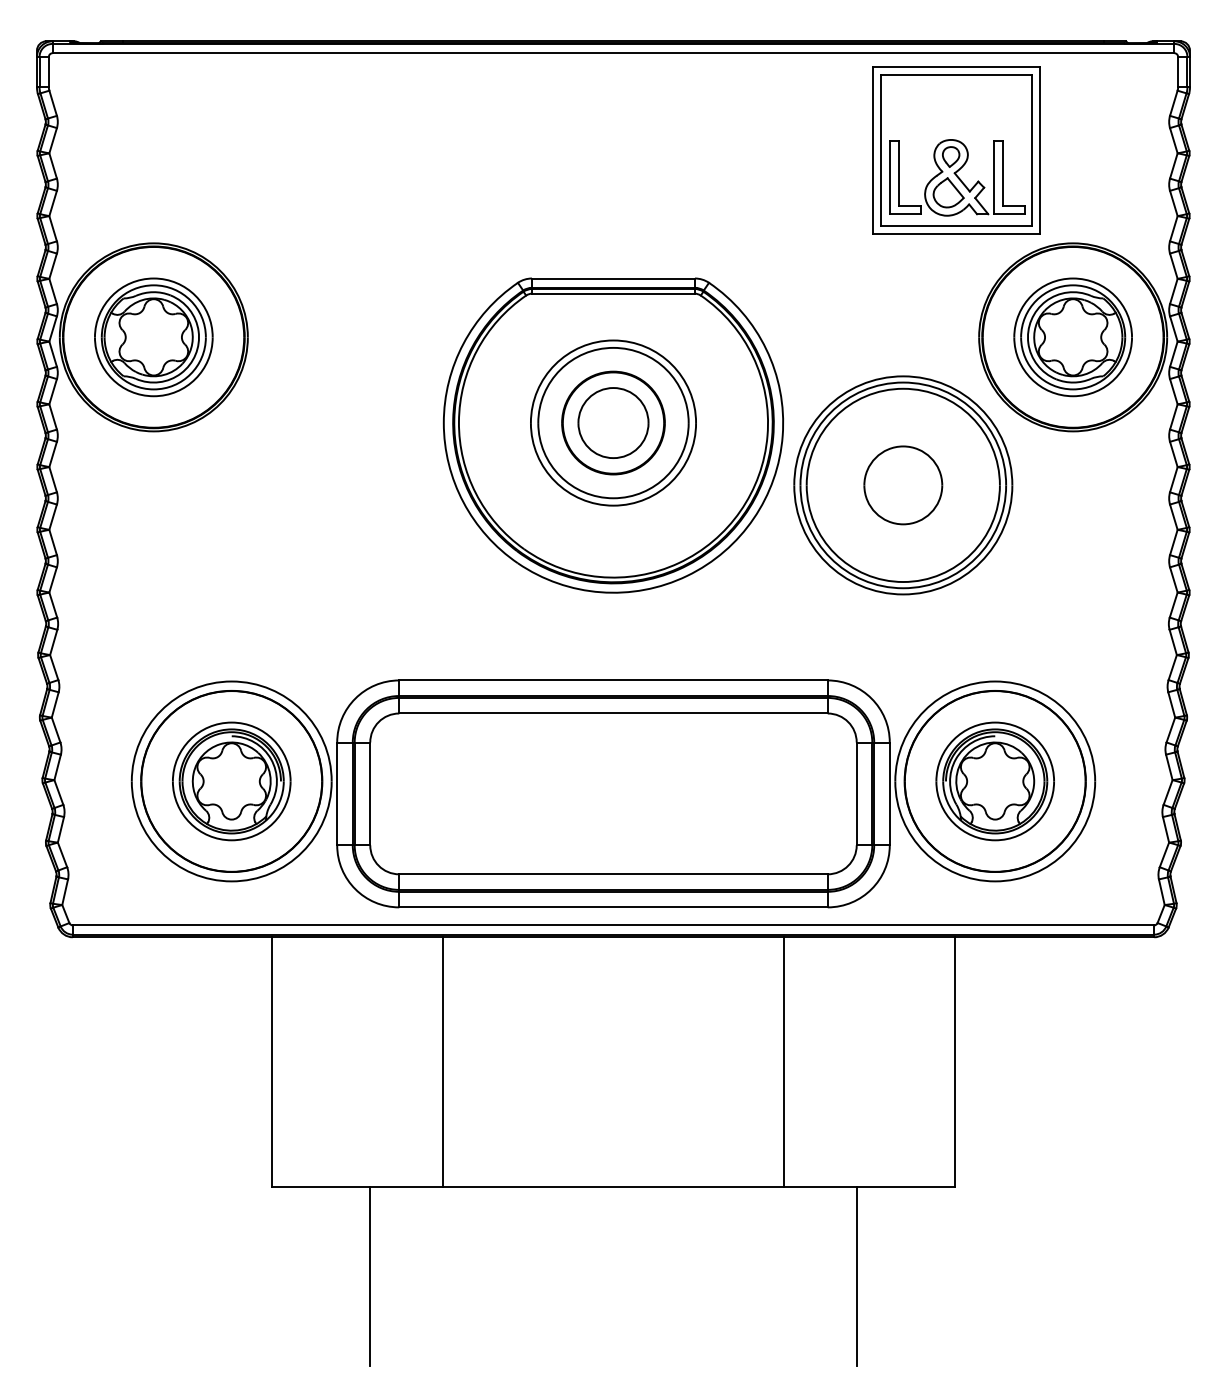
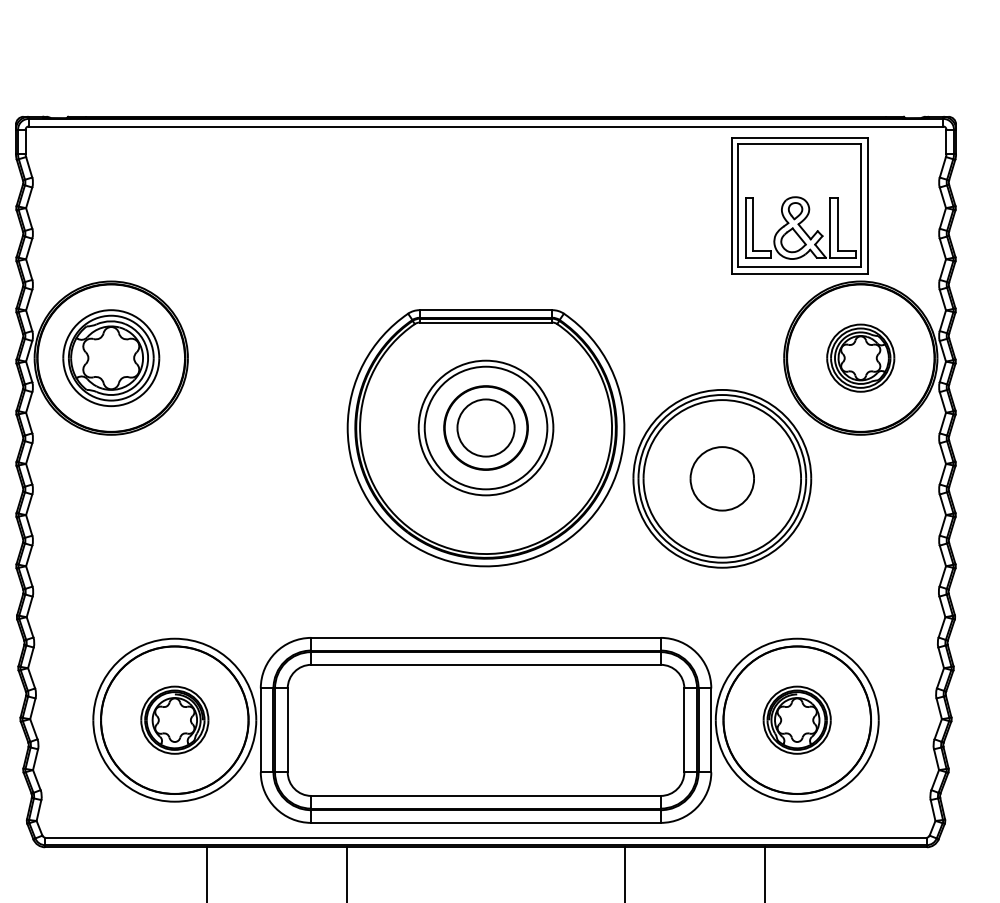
part: (956, 150) -> (799, 205), moved
part: (1072, 337) -> (860, 358), size x0.7
part: (231, 781) -> (174, 720), size x0.7
part: (994, 781) -> (796, 720), size x0.7

